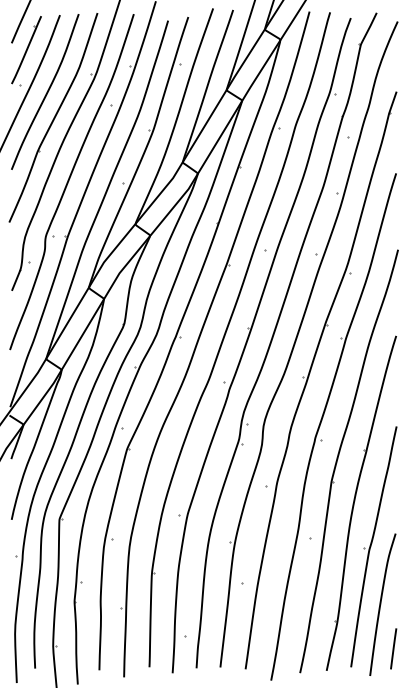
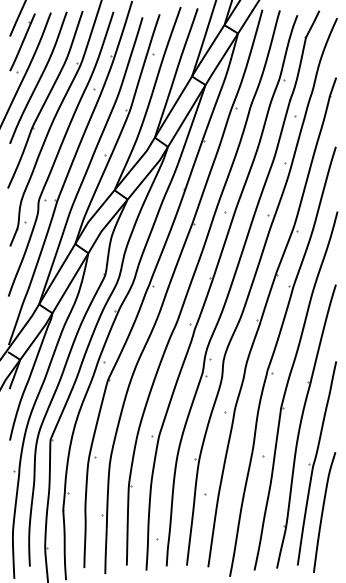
line: (393, 648) -> (333, 549), removed

